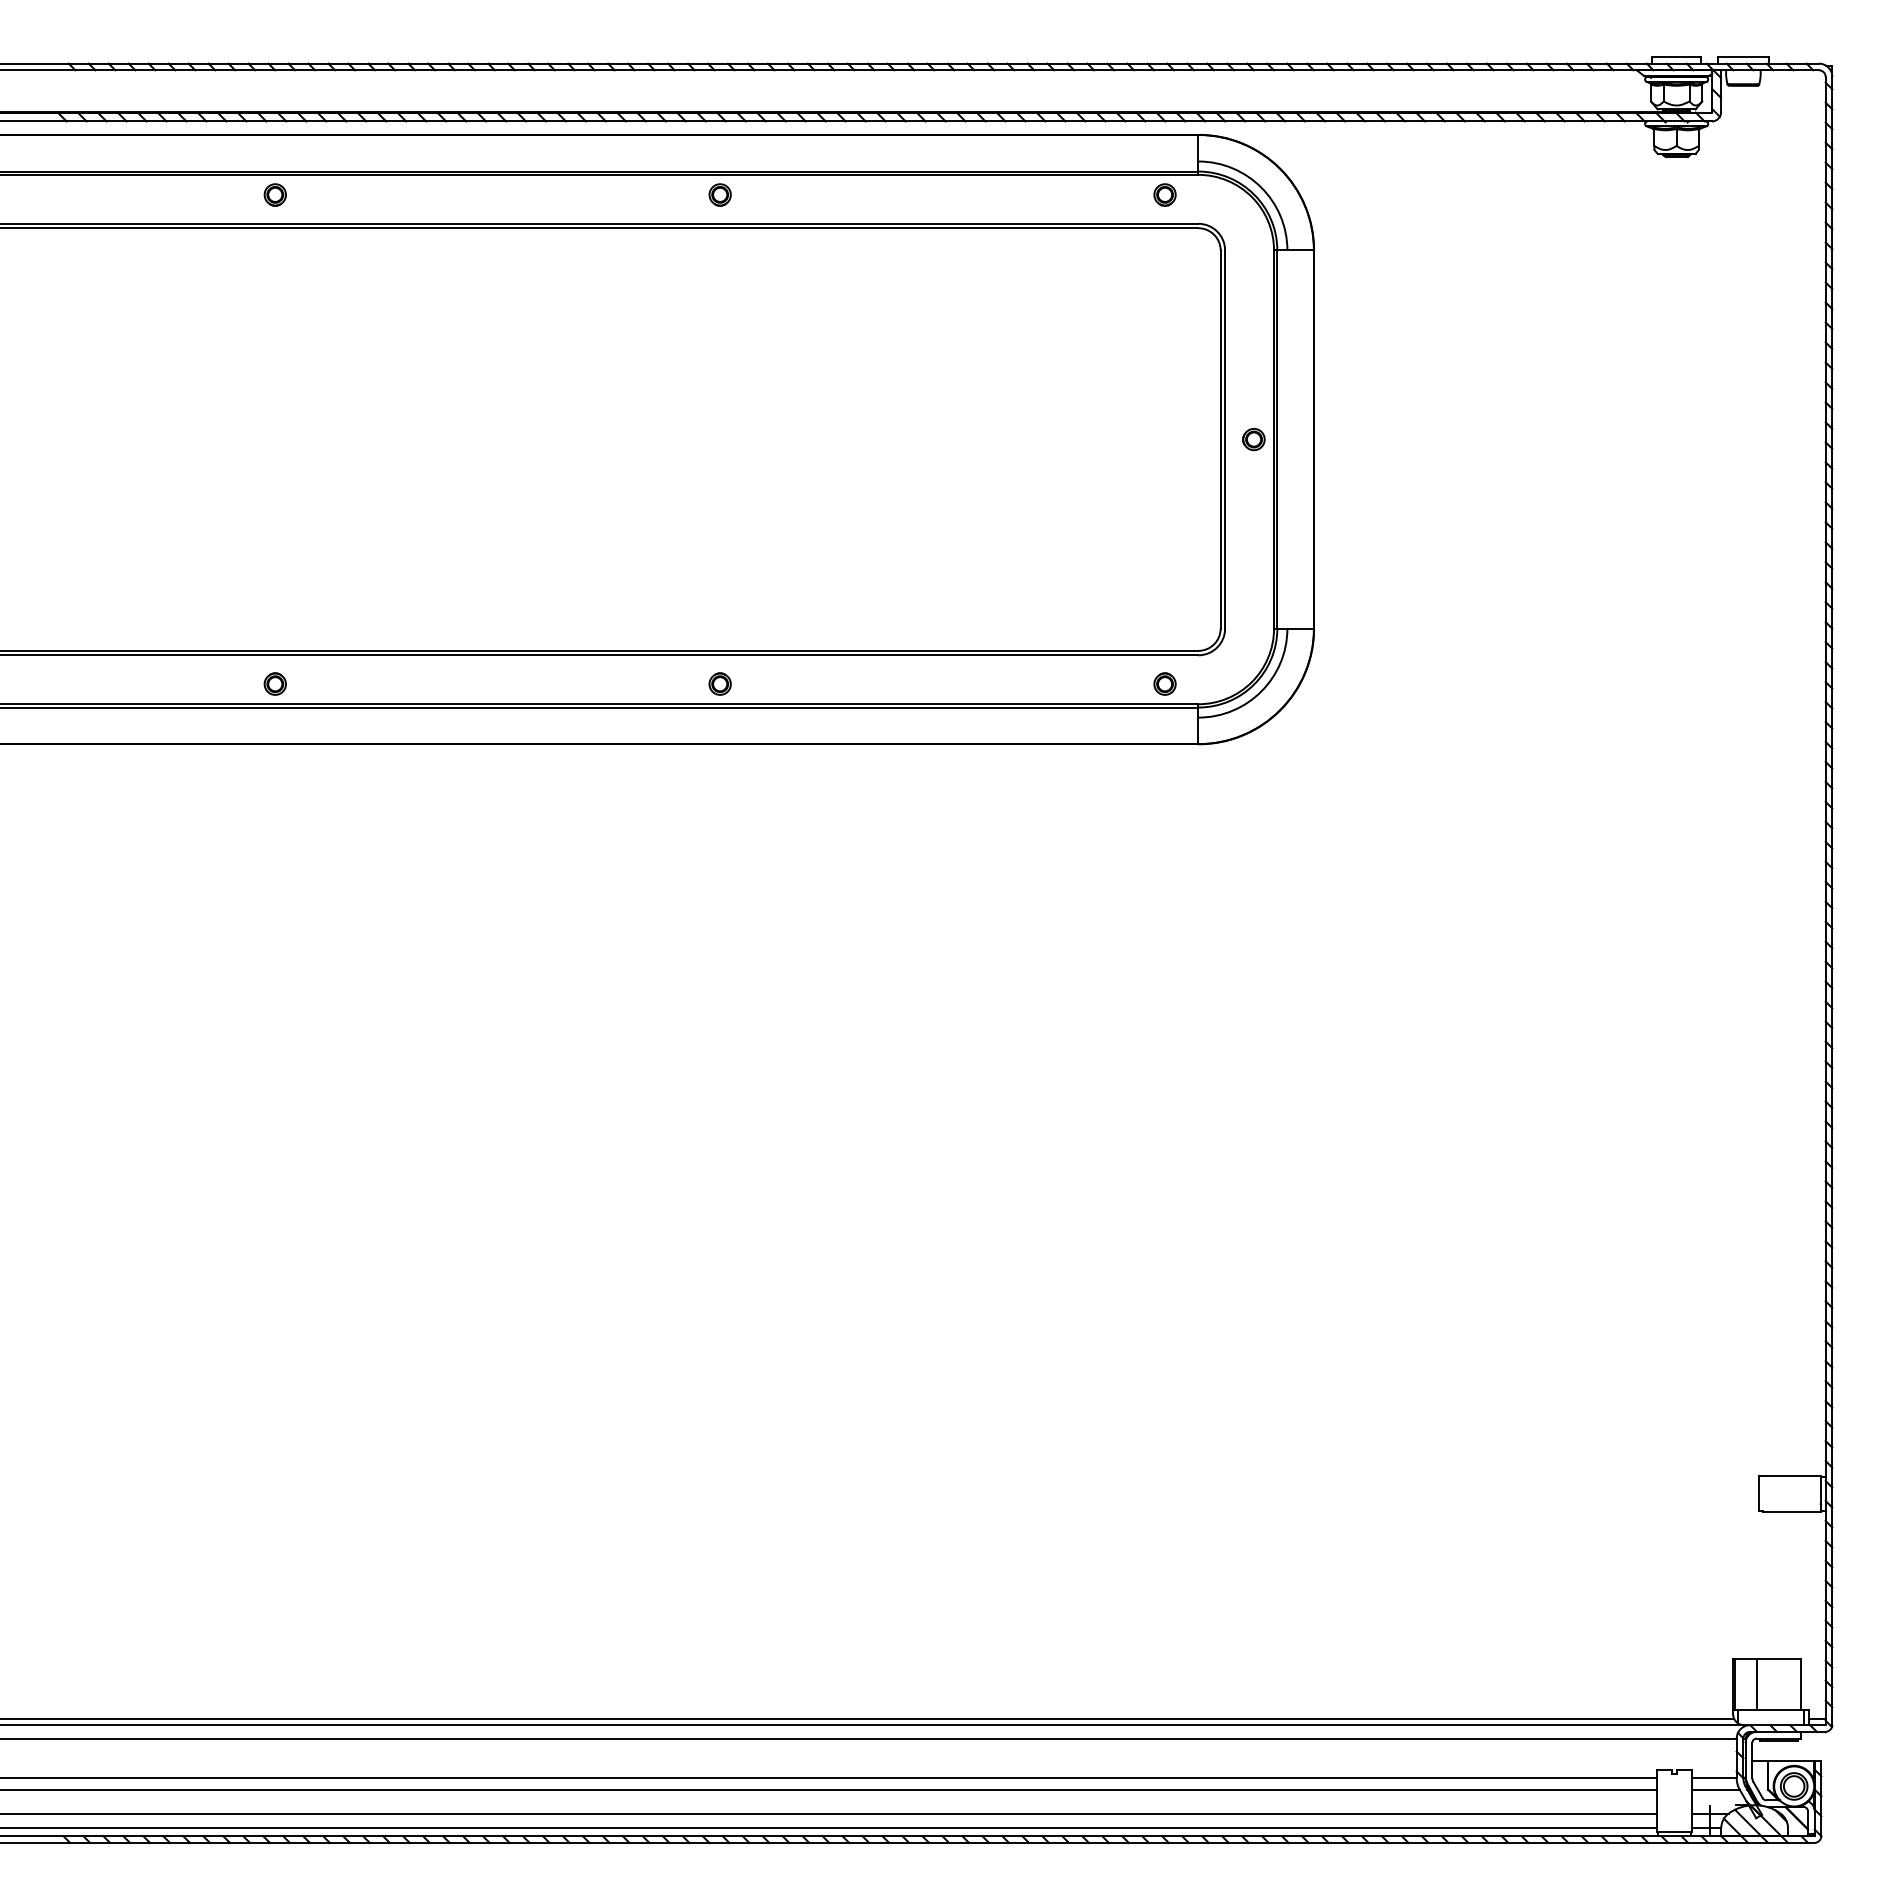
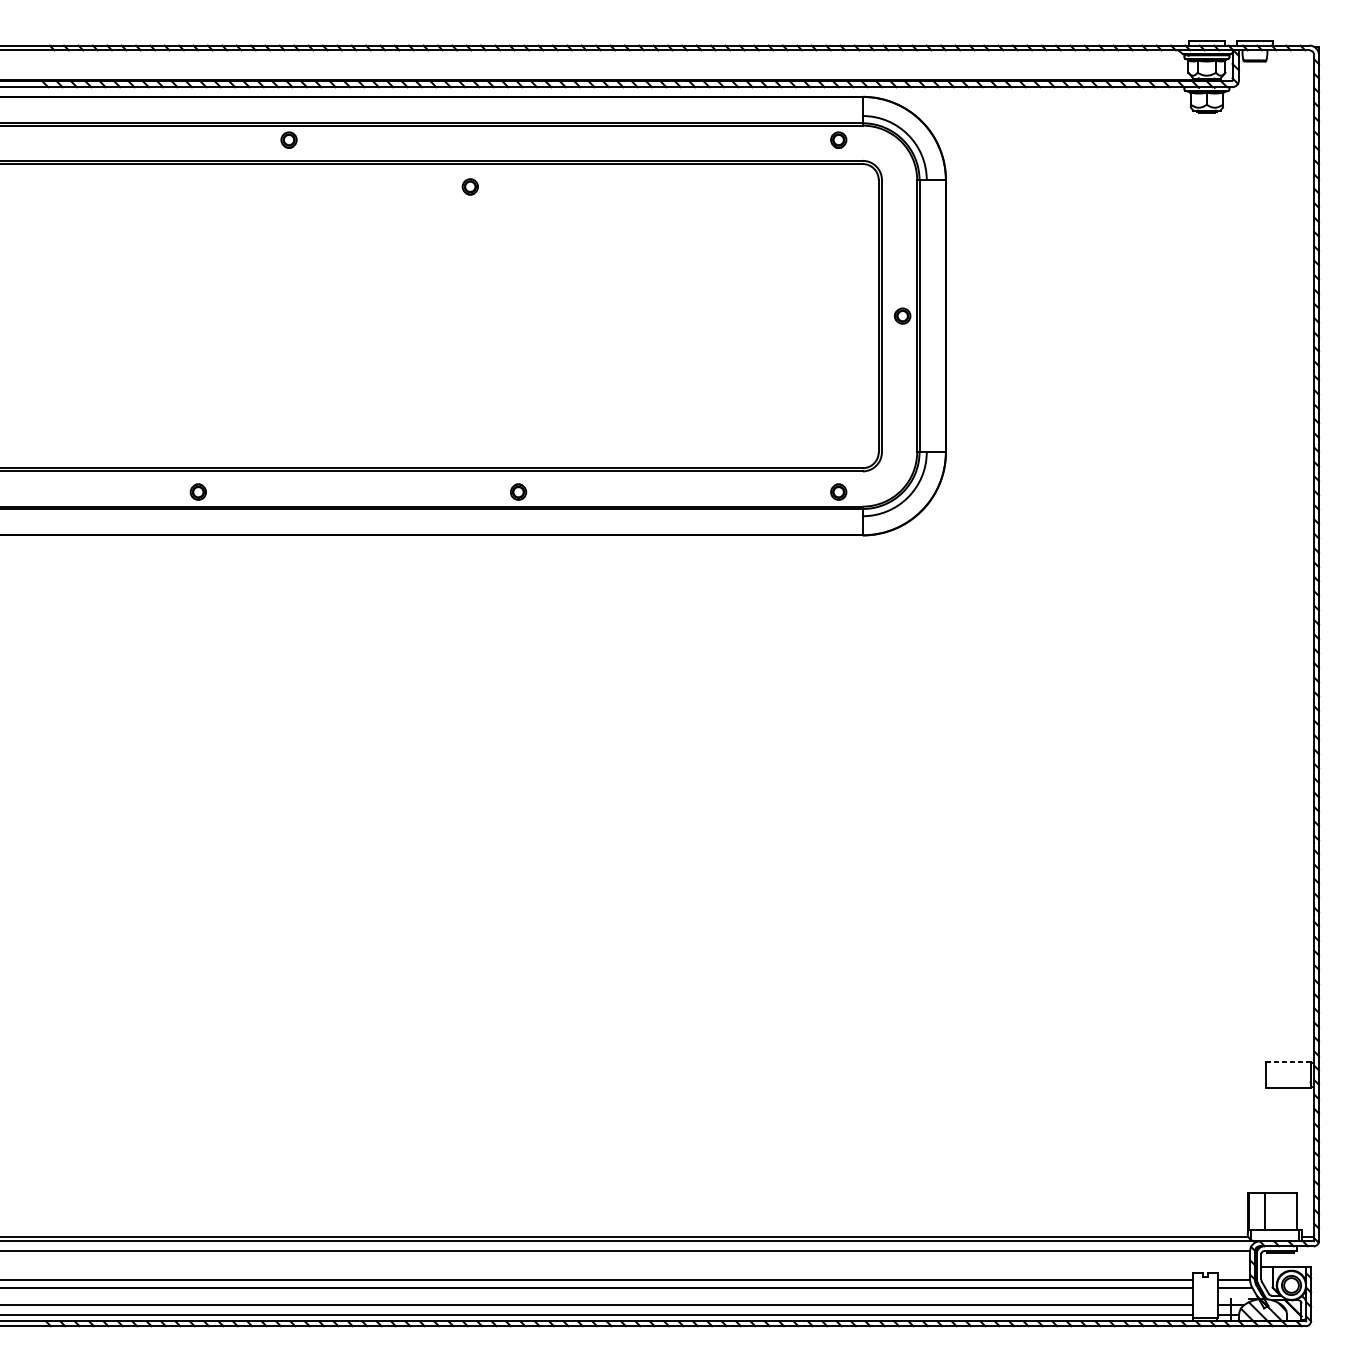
part: (274, 194) -> (288, 139), moved
part: (719, 194) -> (469, 186), moved
line: (1792, 1476) -> (1290, 1062), solid -> dashed

